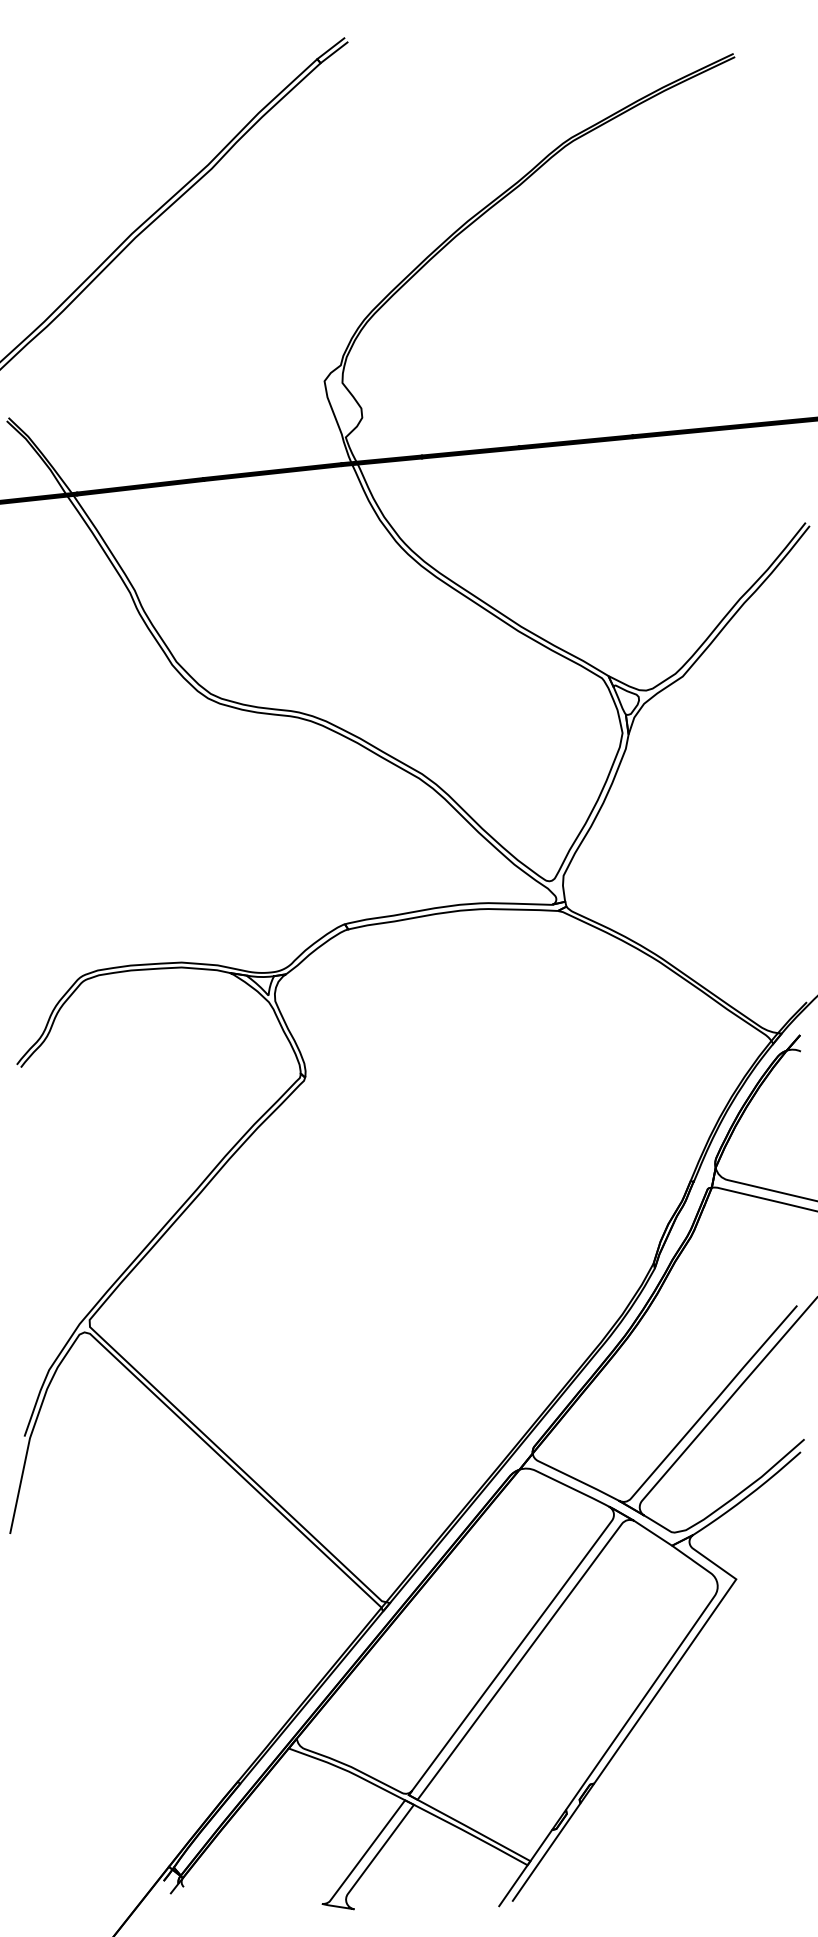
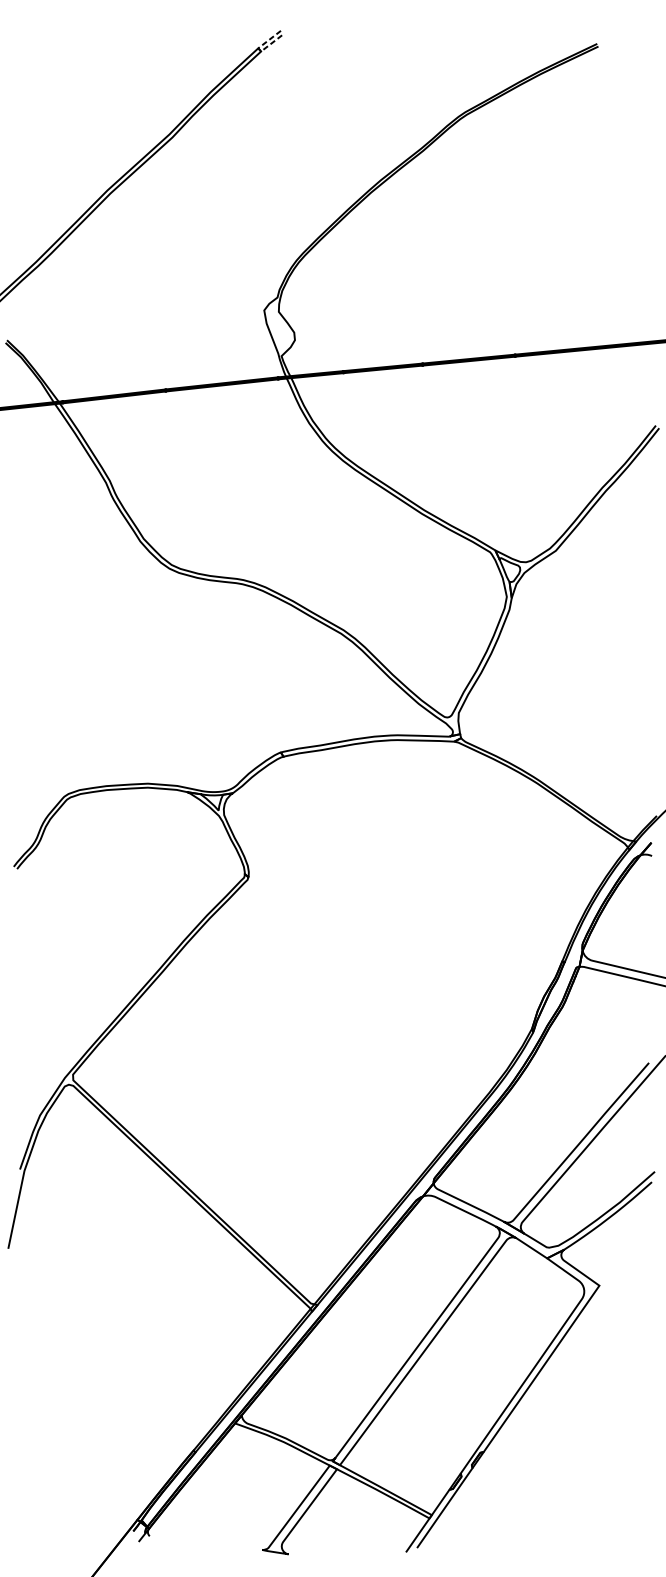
line: (318, 61) -> (259, 50), solid -> dashed

